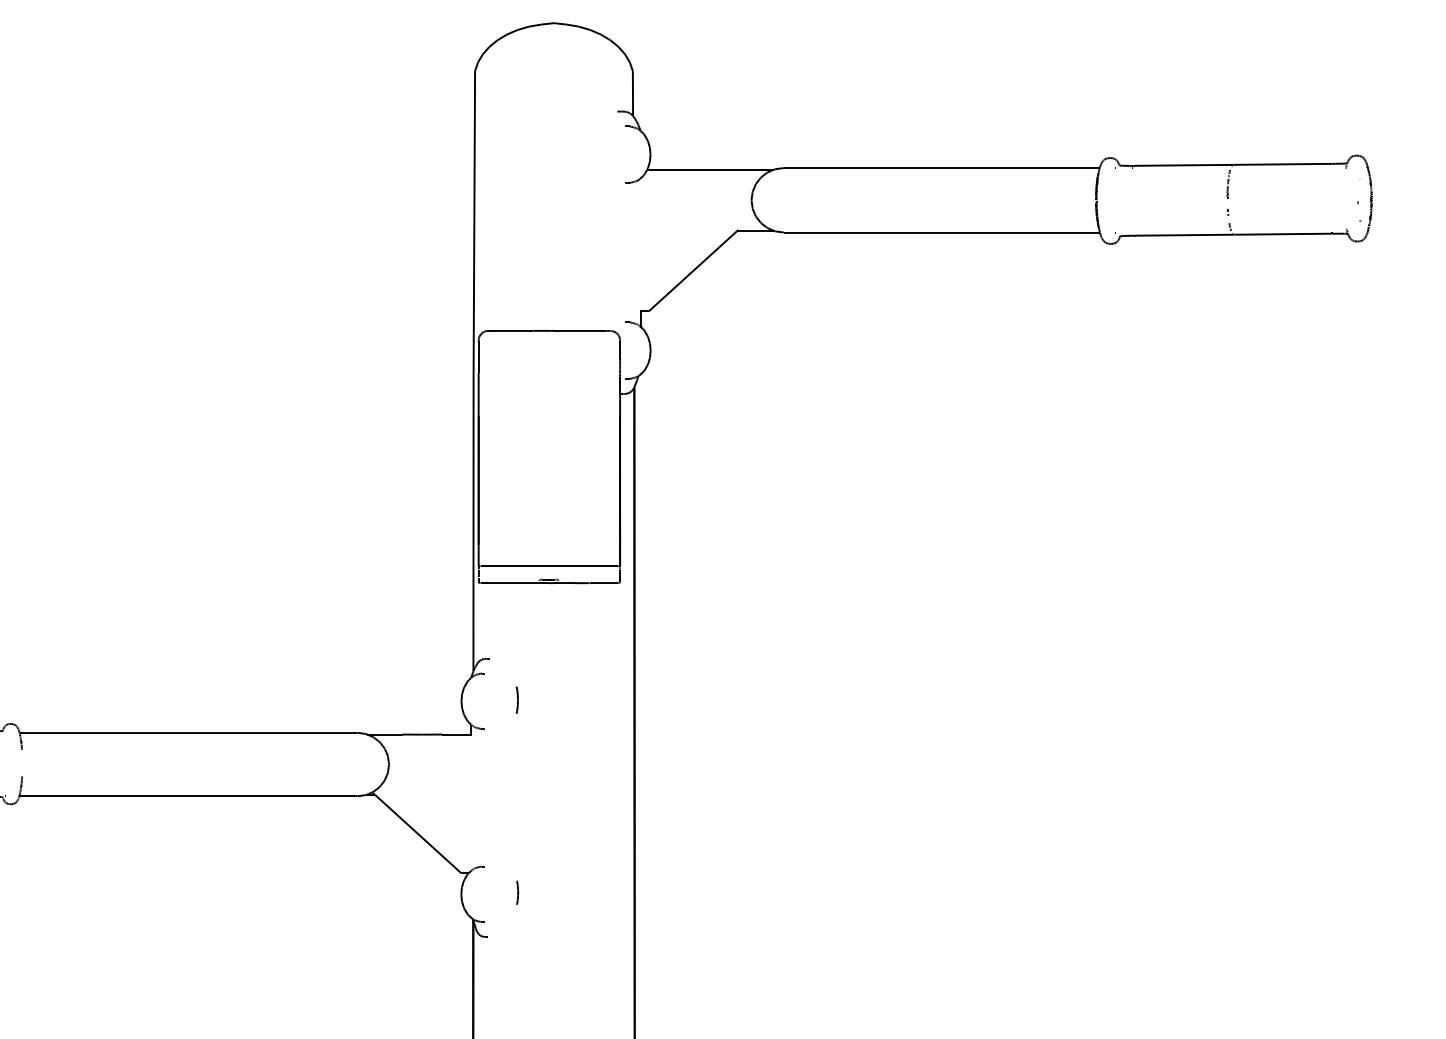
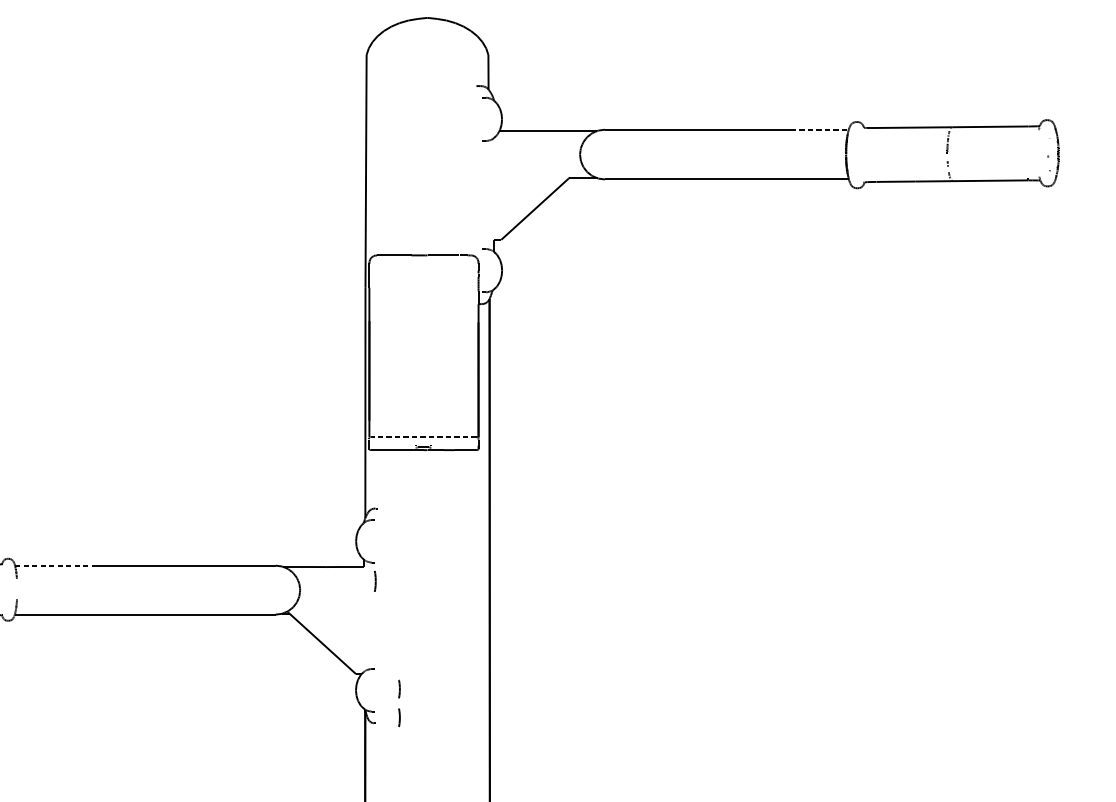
line: (1062, 168) -> (820, 130), solid -> dashed
line: (549, 566) -> (424, 437), solid -> dashed
line: (517, 699) -> (375, 580), moved
line: (70, 732) -> (54, 565), solid -> dashed
line: (517, 929) -> (399, 717), added

